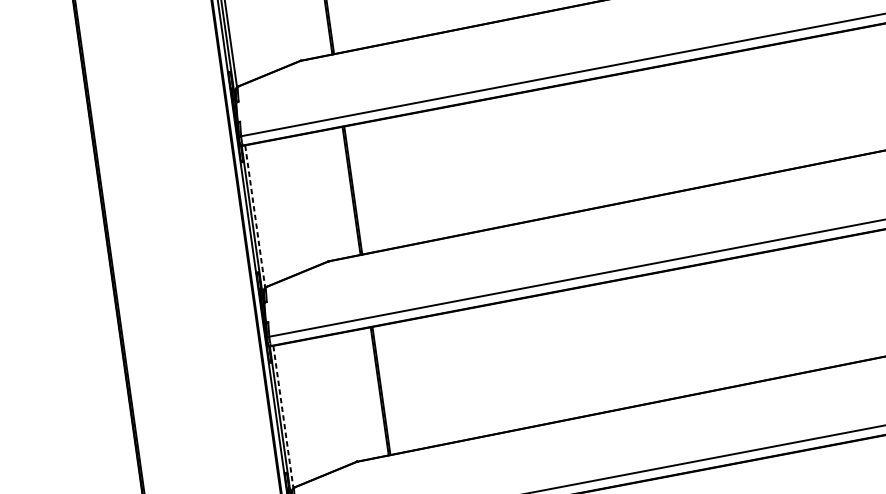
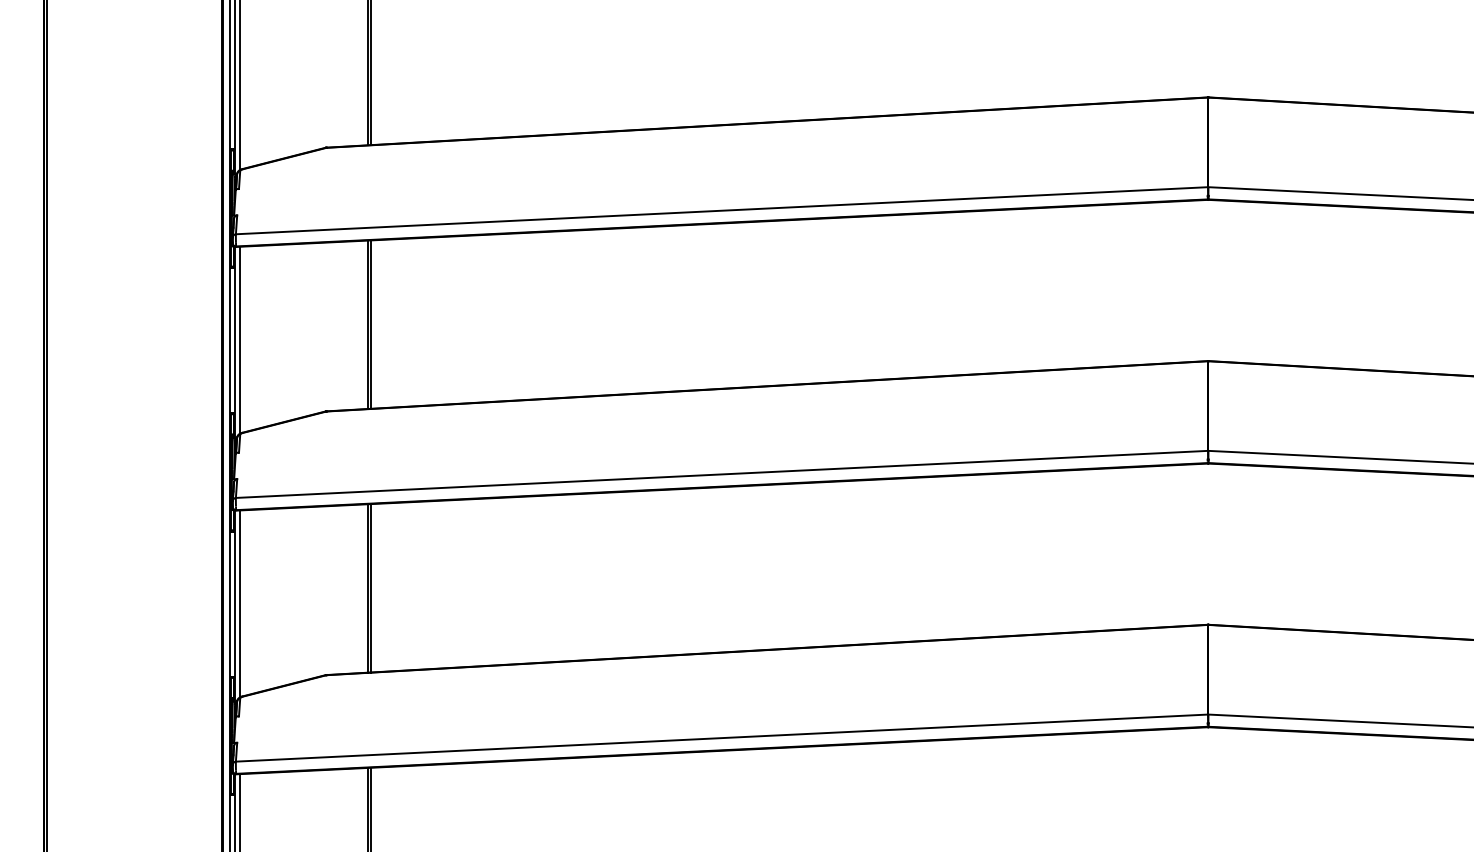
line: (255, 216) -> (239, 340), dashed -> solid
line: (283, 417) -> (239, 604), dashed -> solid

